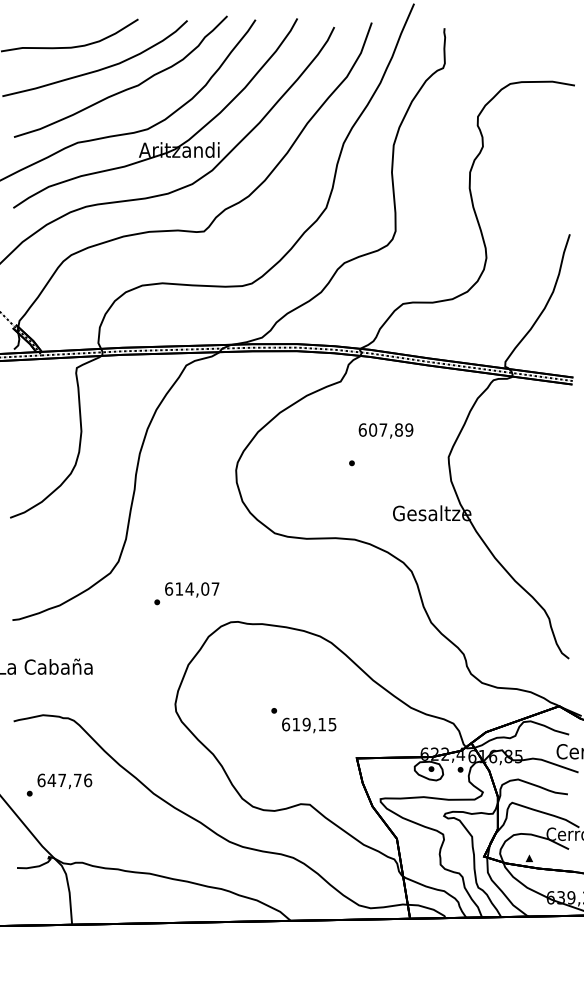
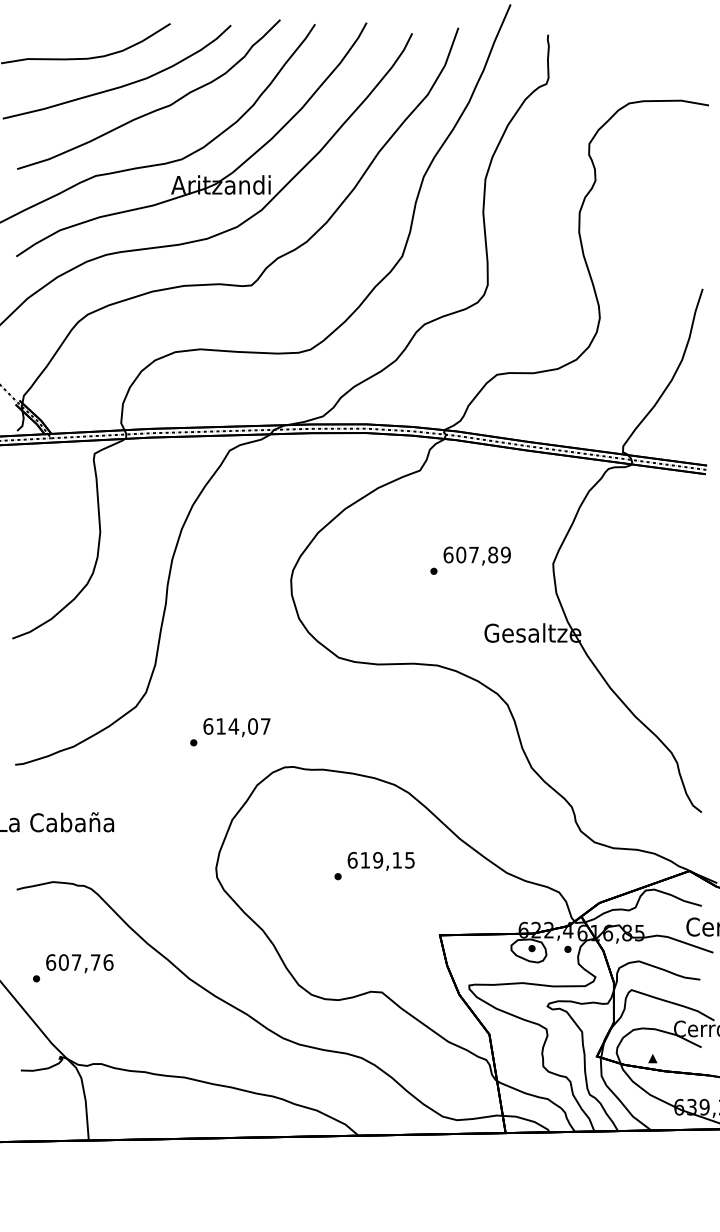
text: (385, 430) -> (476, 555), moved
text: (309, 725) -> (381, 861), moved
text: (51, 780) -> (63, 962), 647,76 -> 607,76

